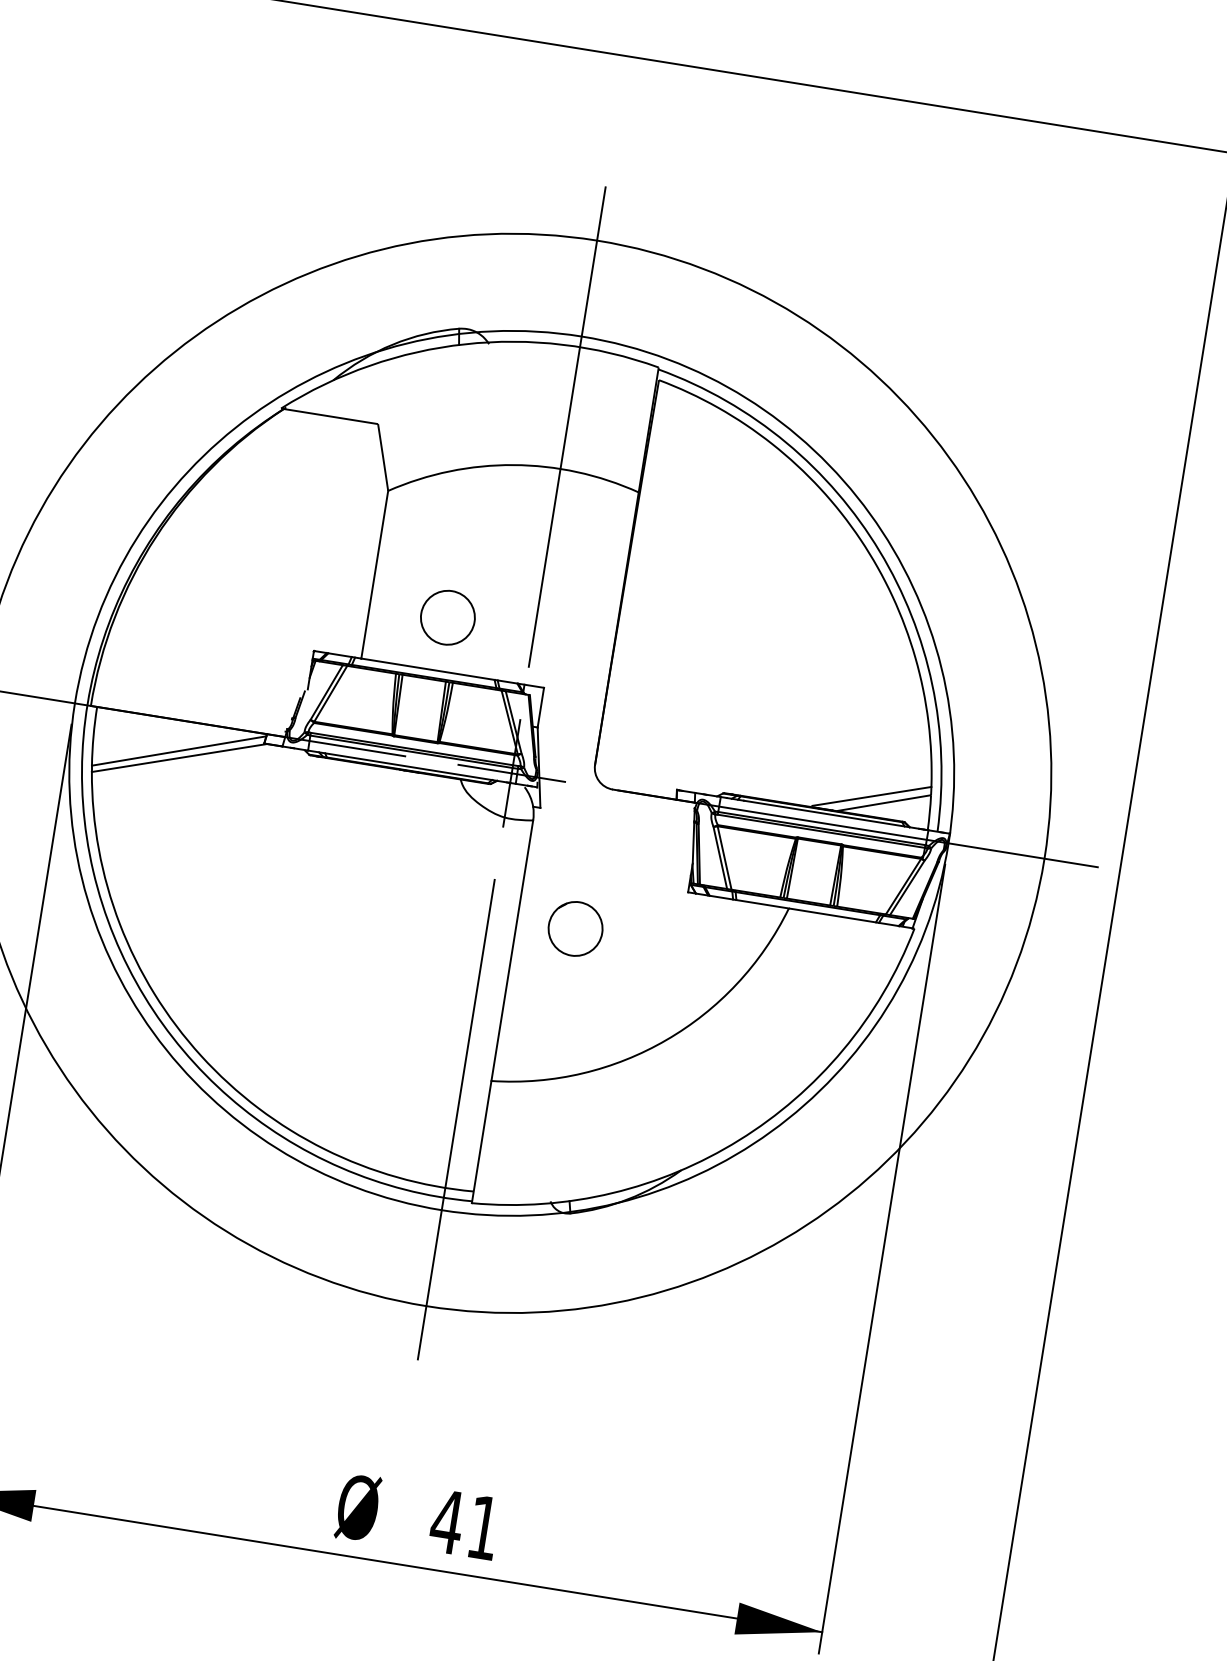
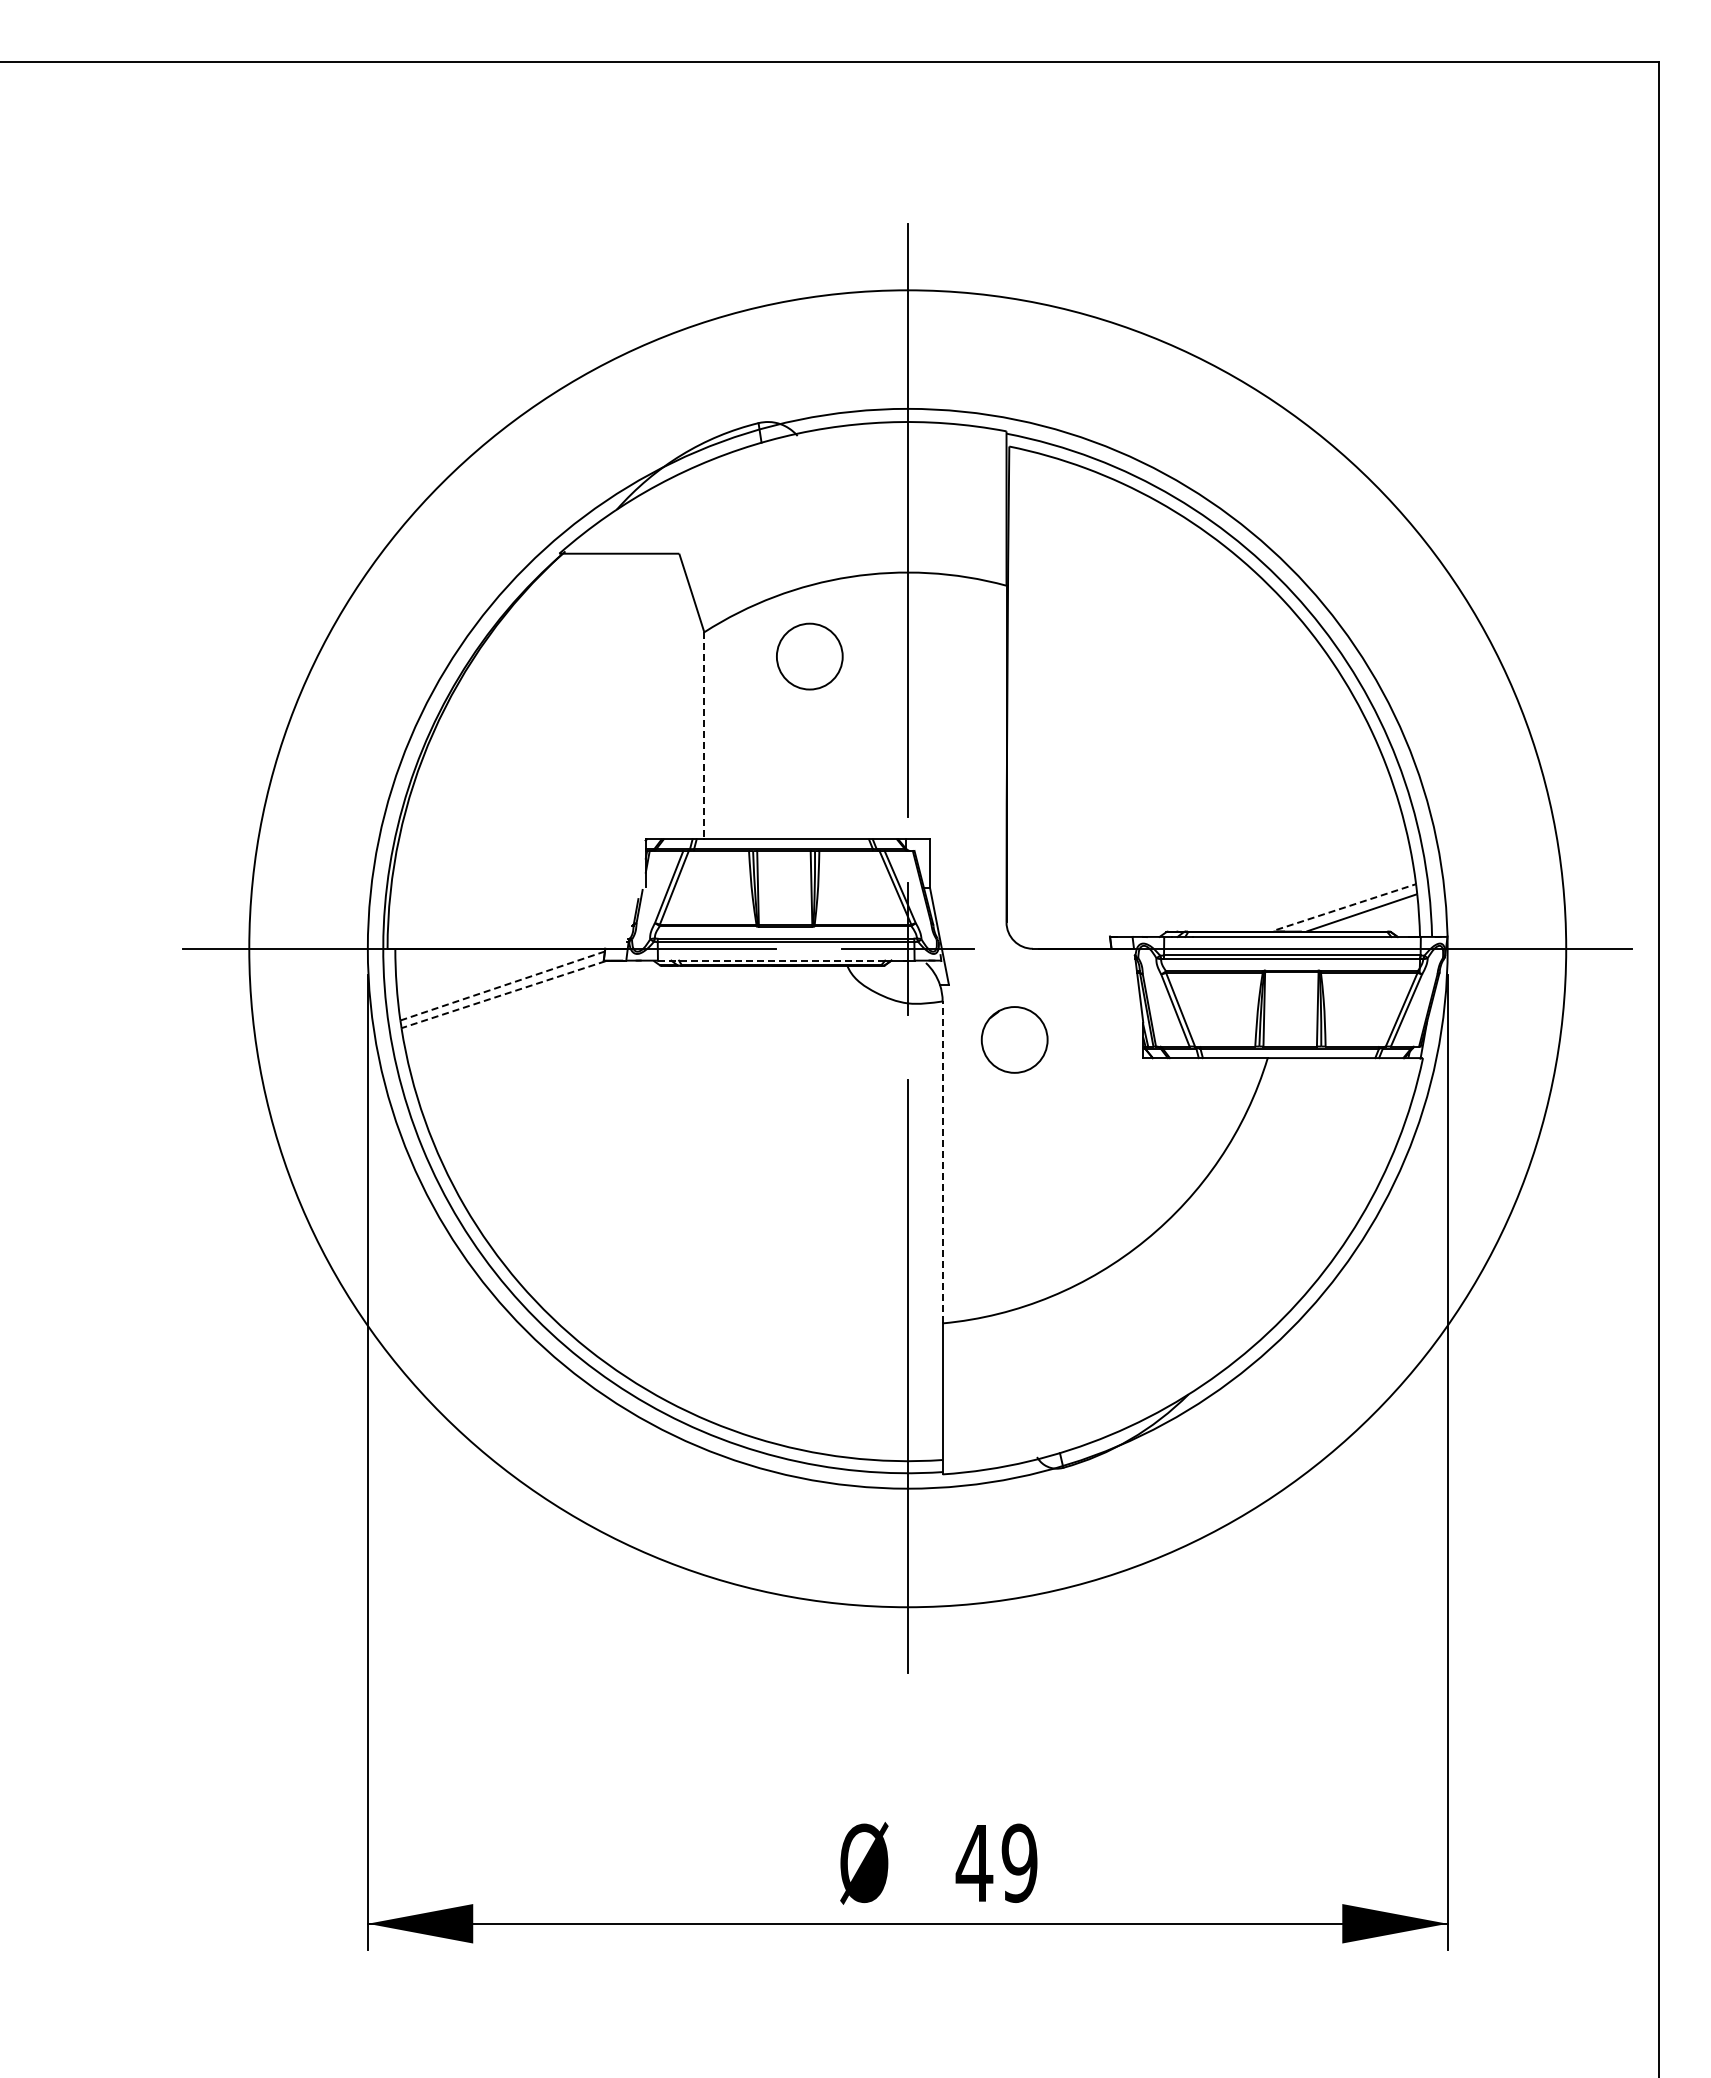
line: (374, 574) -> (704, 735), solid -> dashed
circle: (447, 617) -> (809, 656), moved
line: (178, 751) -> (502, 986), solid -> dashed
line: (178, 757) -> (503, 994), solid -> dashed
line: (400, 765) -> (772, 960), solid -> dashed
line: (872, 796) -> (1346, 907), solid -> dashed
part: (575, 928) -> (1014, 1039), moved
line: (512, 950) -> (942, 1162), solid -> dashed
text: (483, 1527) -> (1019, 1862), 41 -> 49

